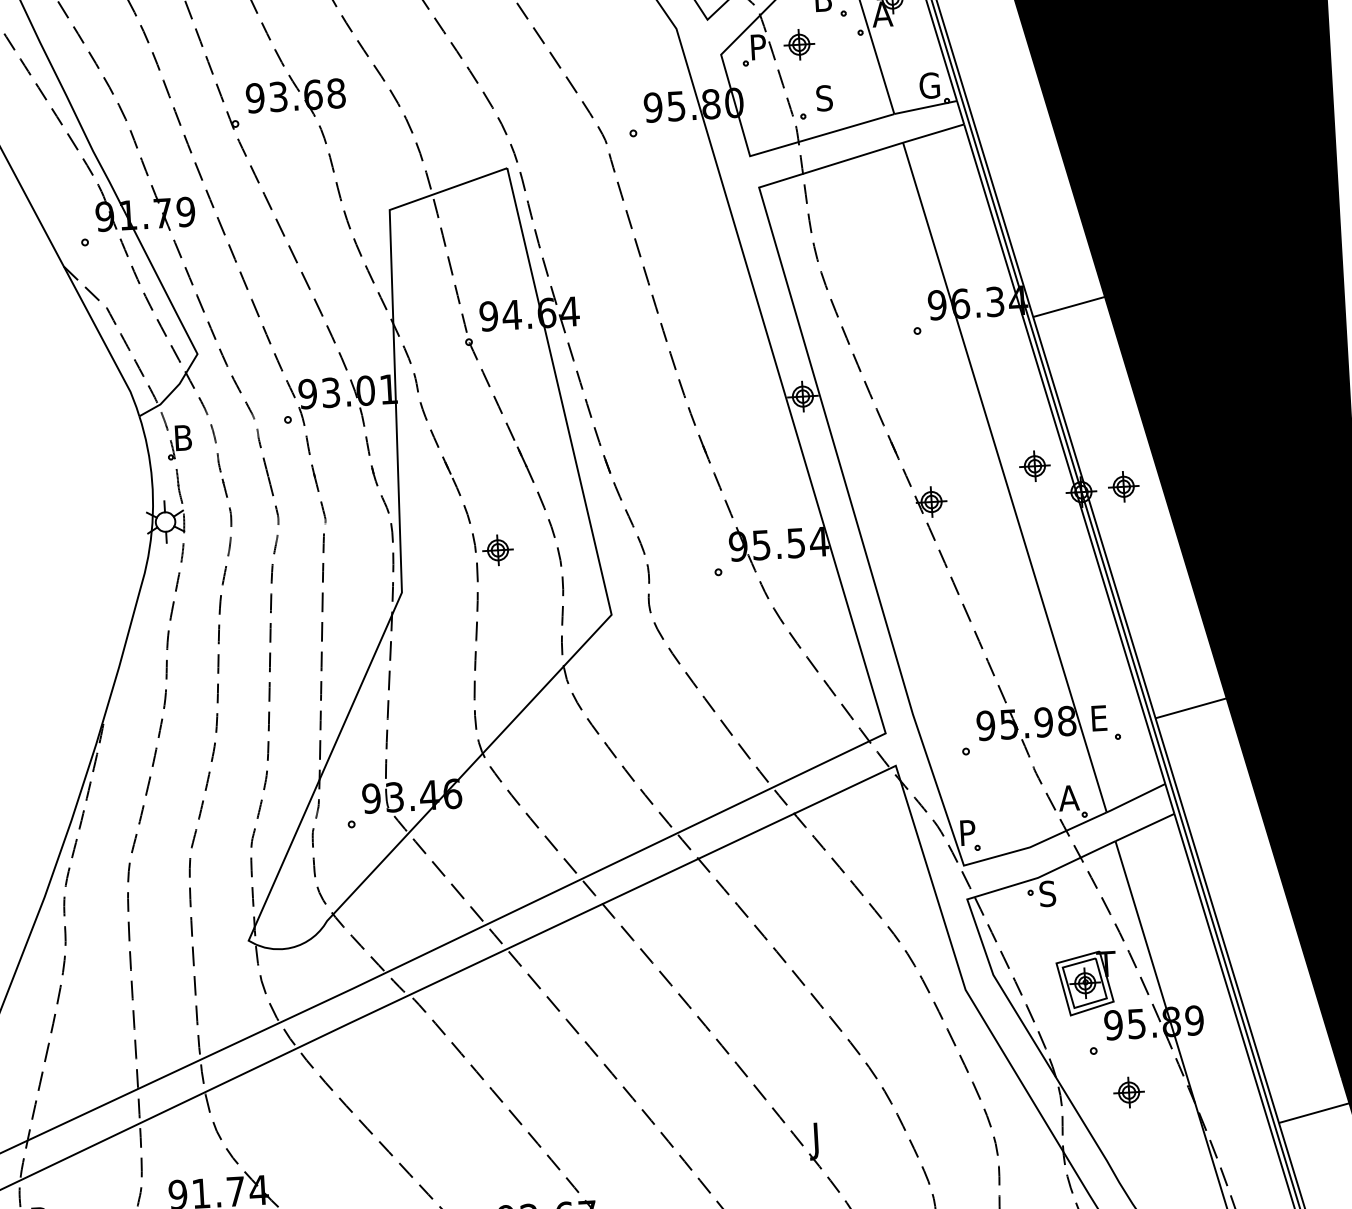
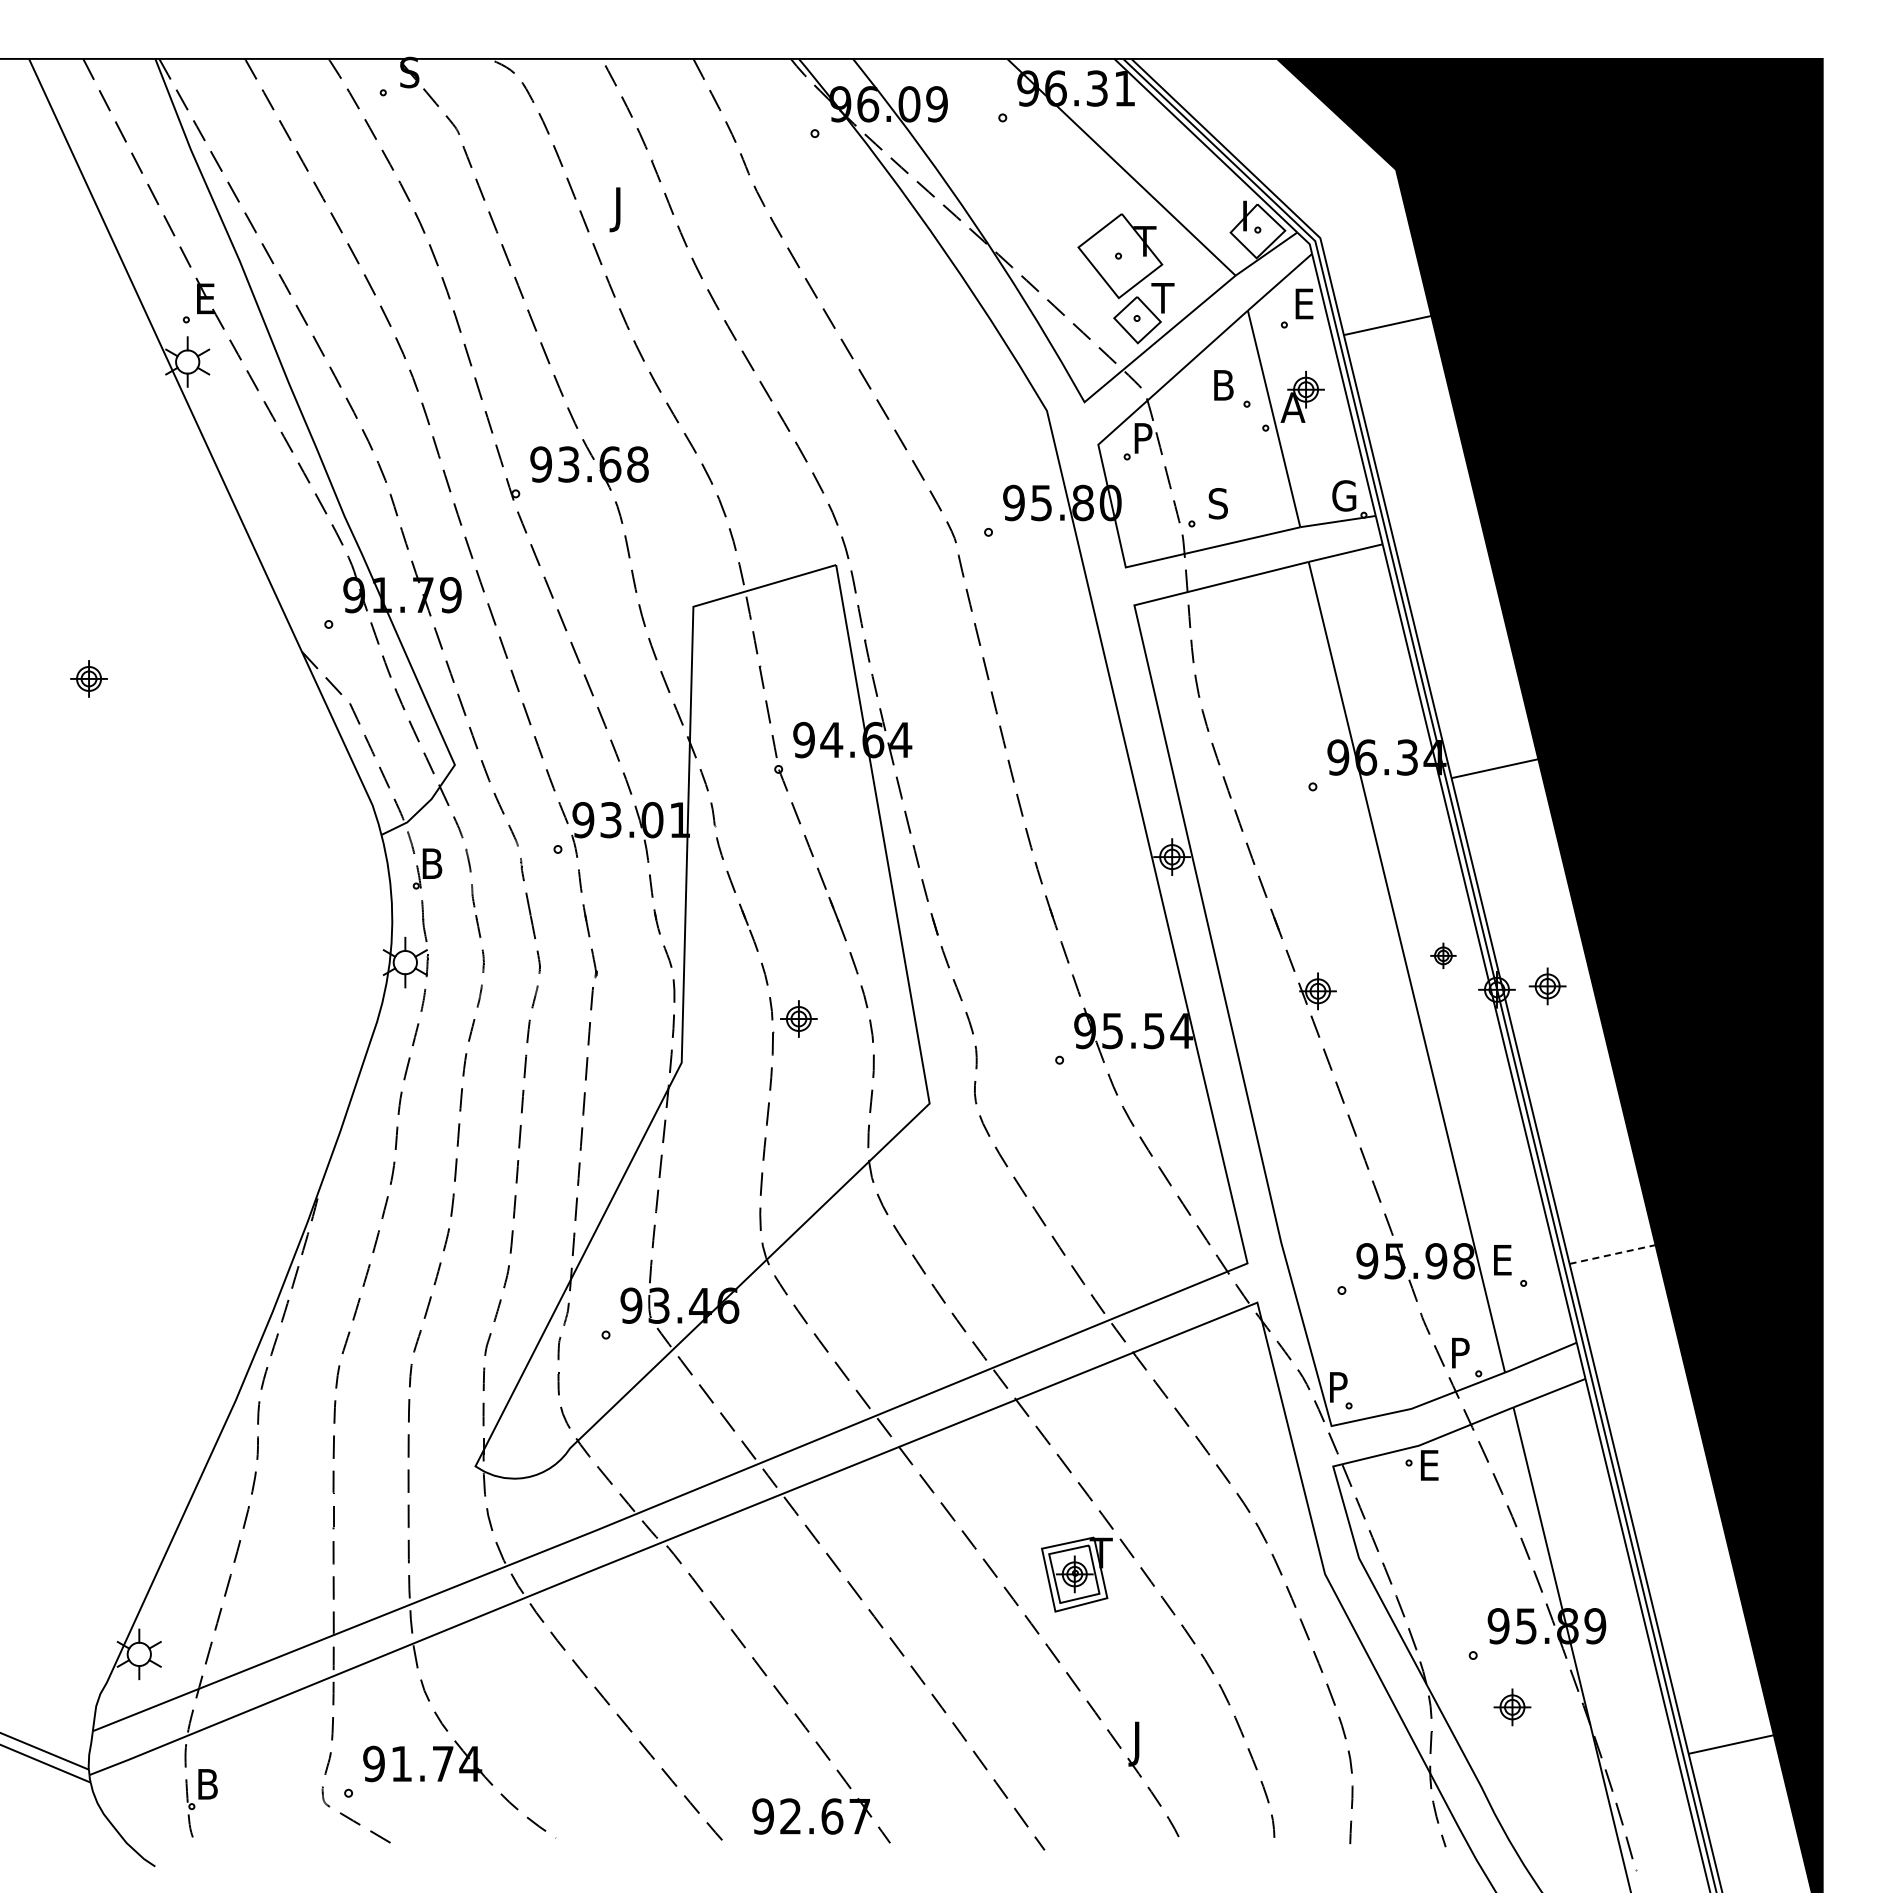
part: (798, 45) -> (1191, 438), removed
part: (1034, 465) -> (1443, 955), size x0.7
line: (1191, 708) -> (1613, 1254), solid -> dashed
text: (1068, 797) -> (1460, 1352), A -> P
text: (1047, 893) -> (1428, 1465), S -> E
part: (1086, 983) -> (1076, 1574), moved

